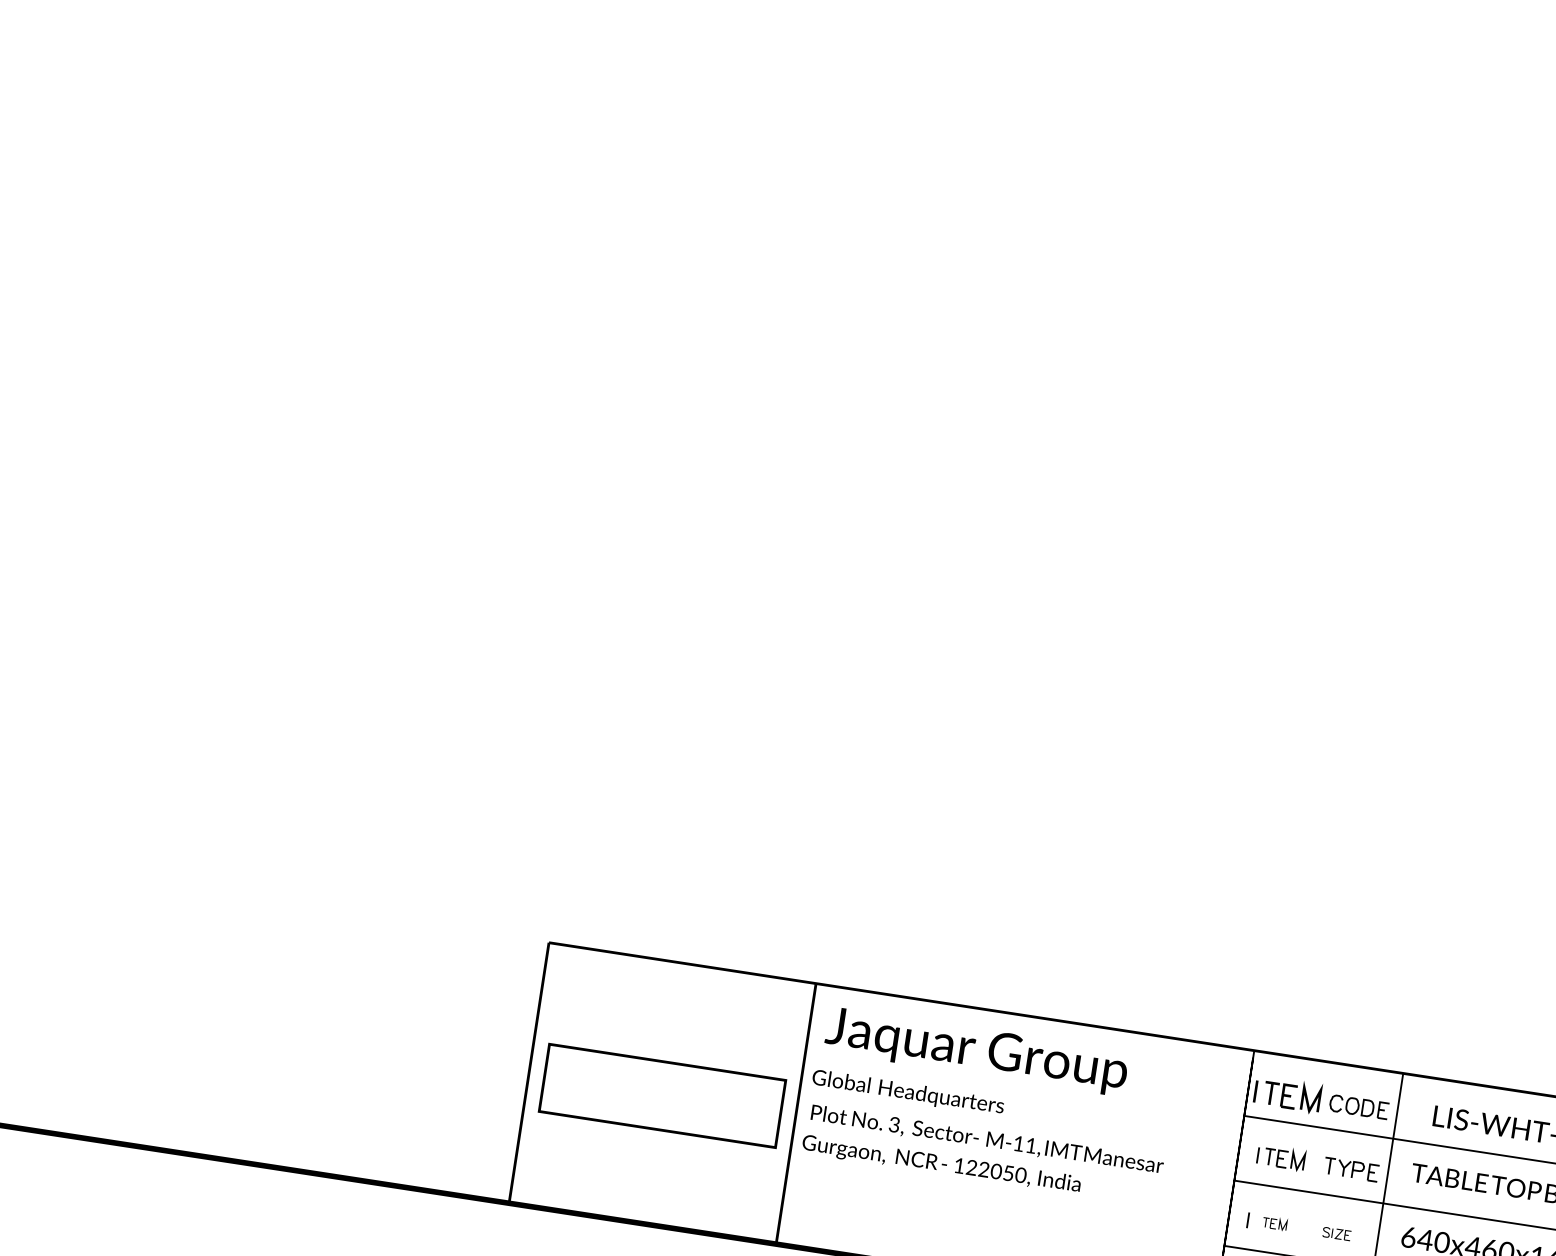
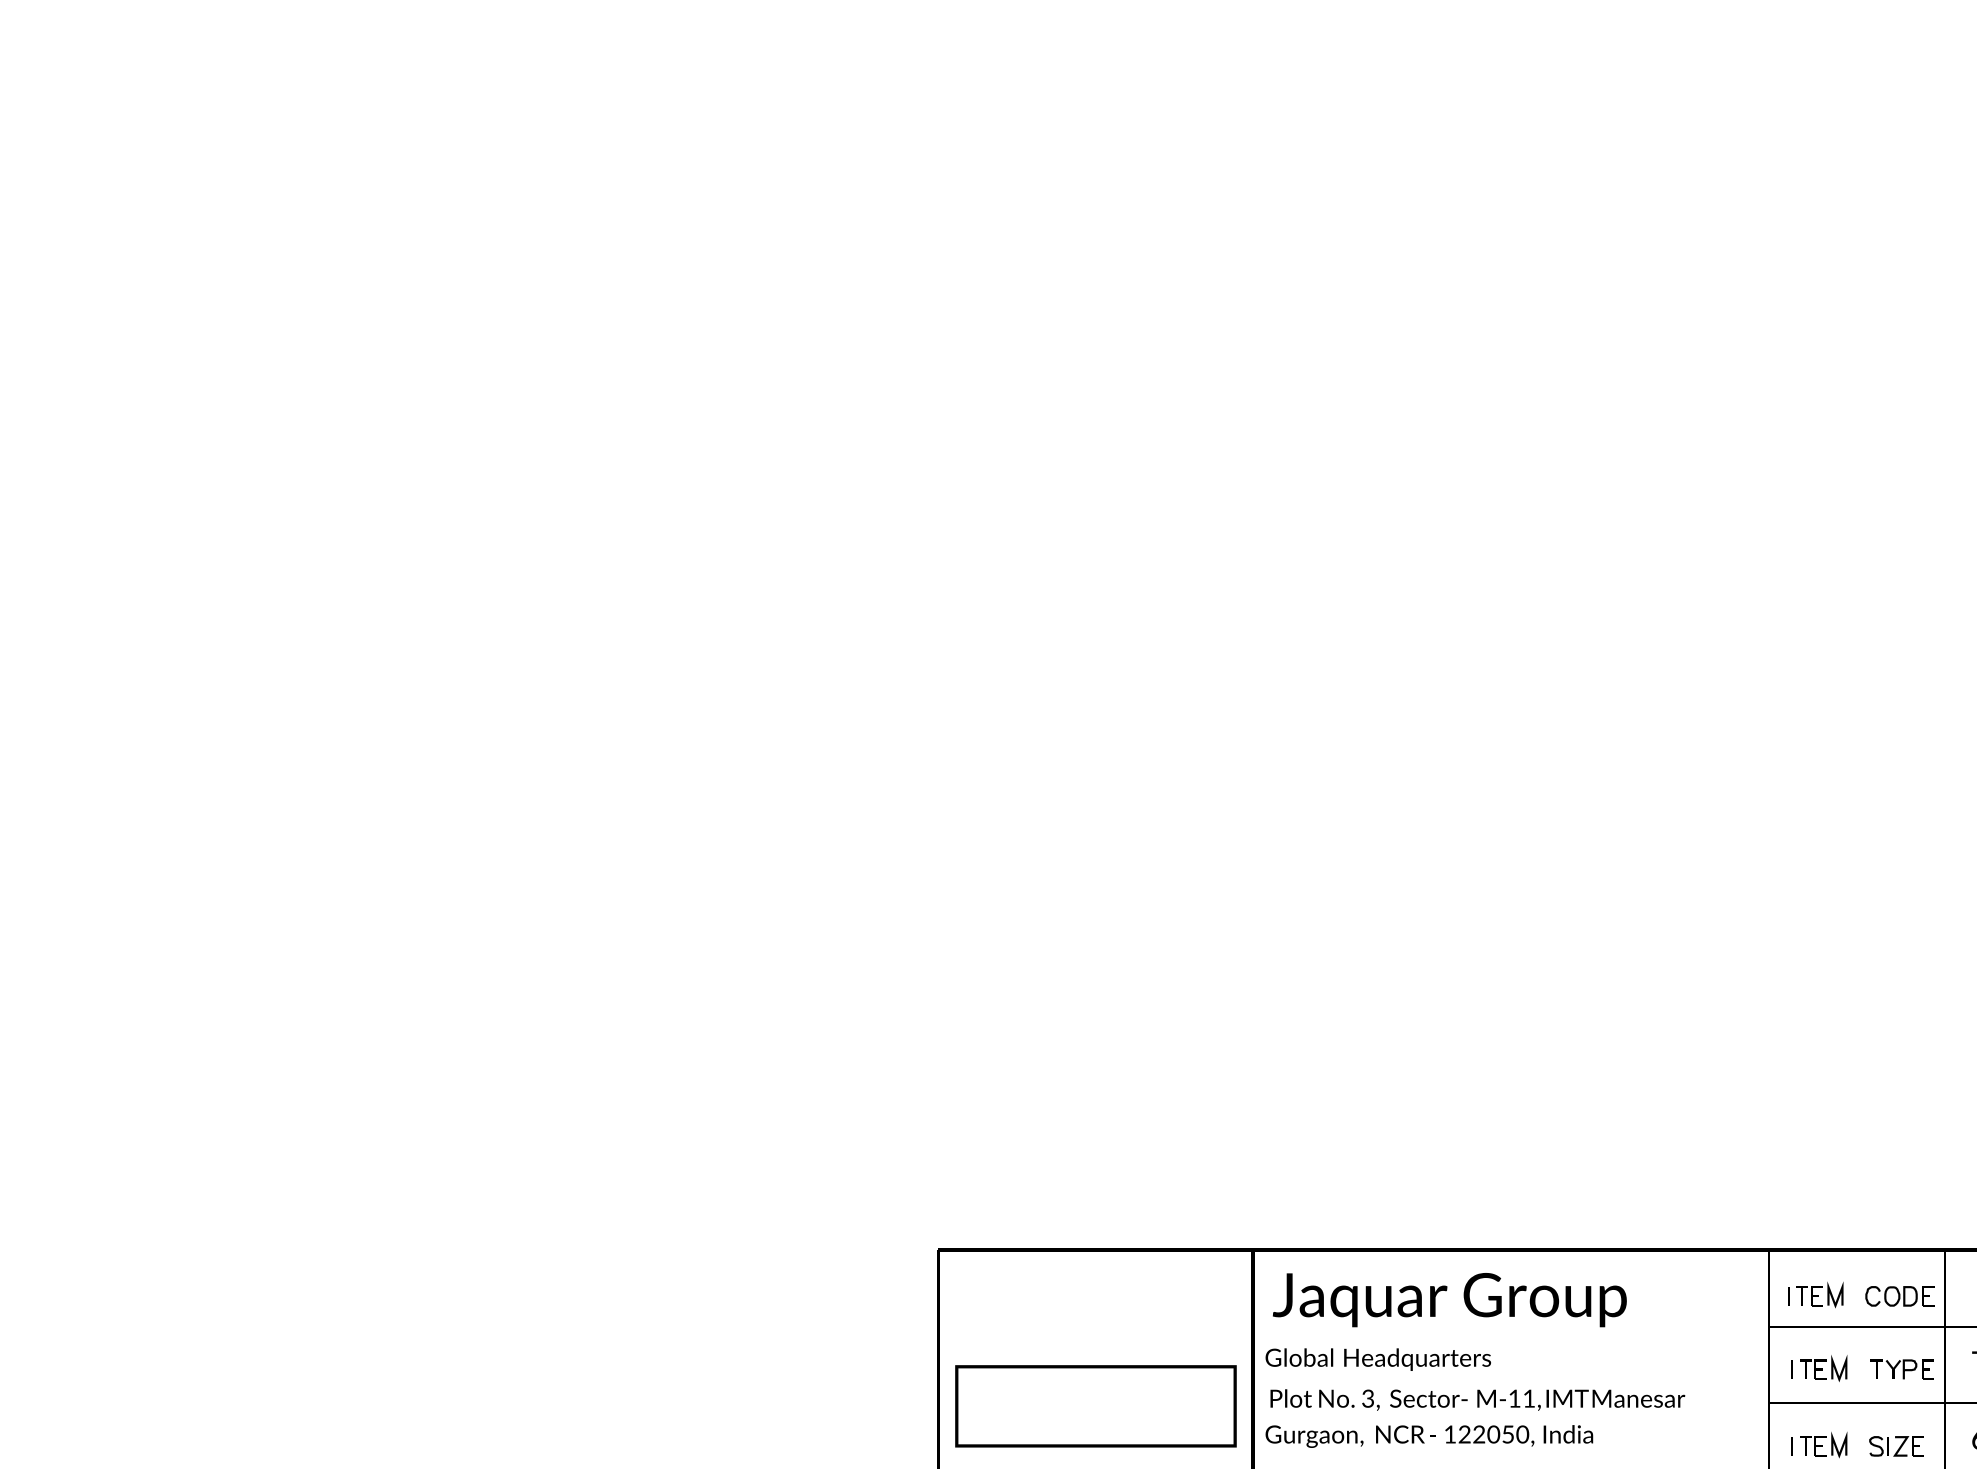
part: (1287, 1095) -> (1815, 1295), size x0.71
part: (1274, 1223) -> (1823, 1445), size x1.67
part: (1336, 1233) -> (1896, 1446), size x1.67

